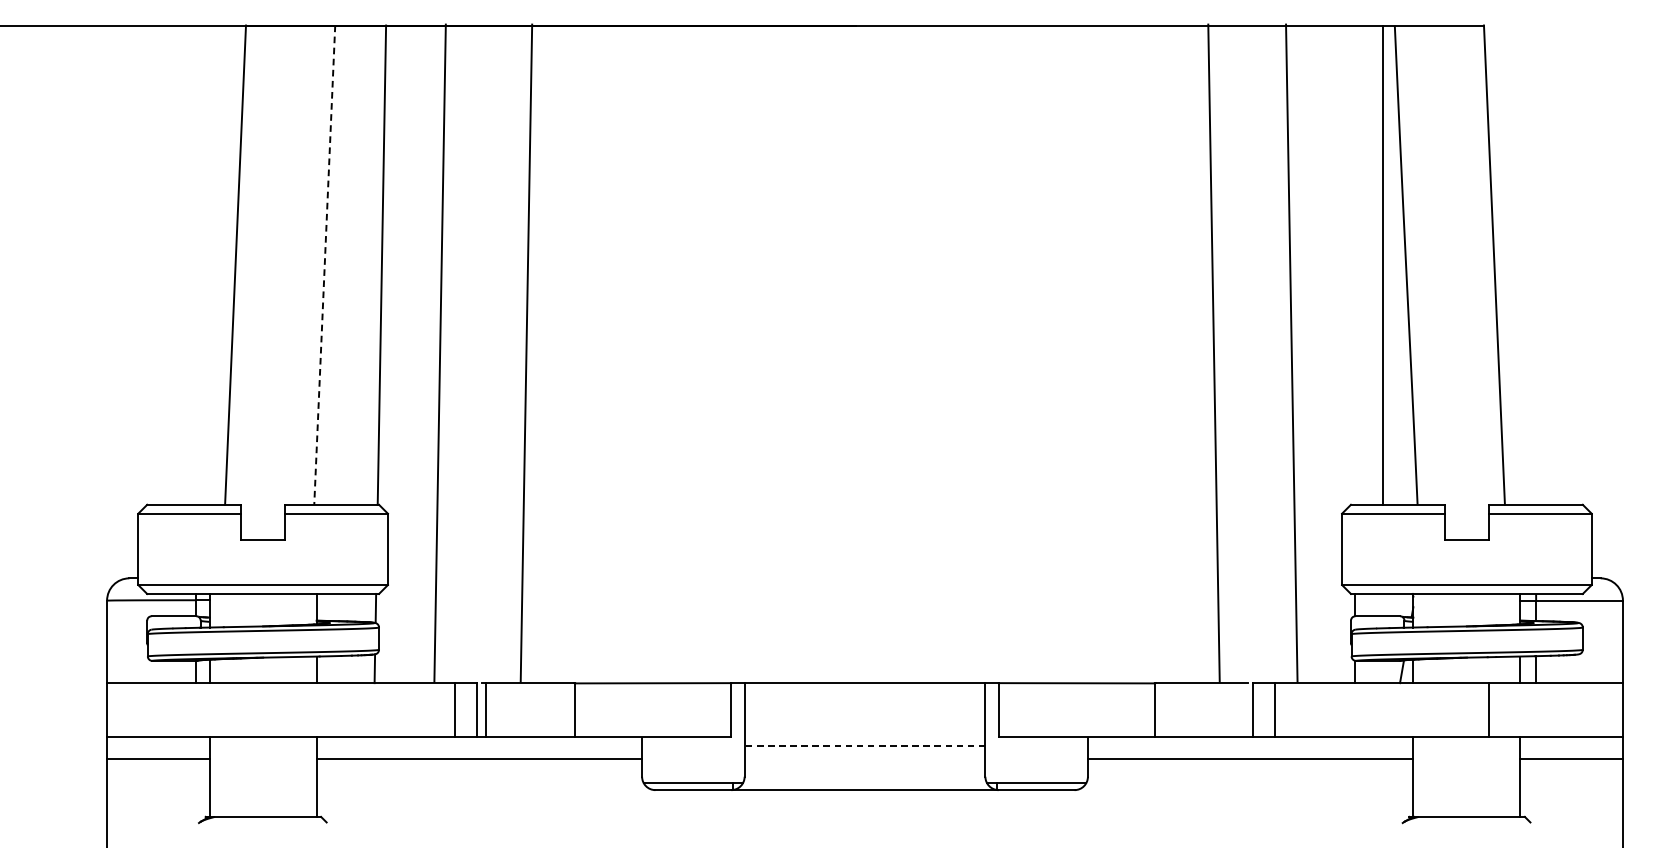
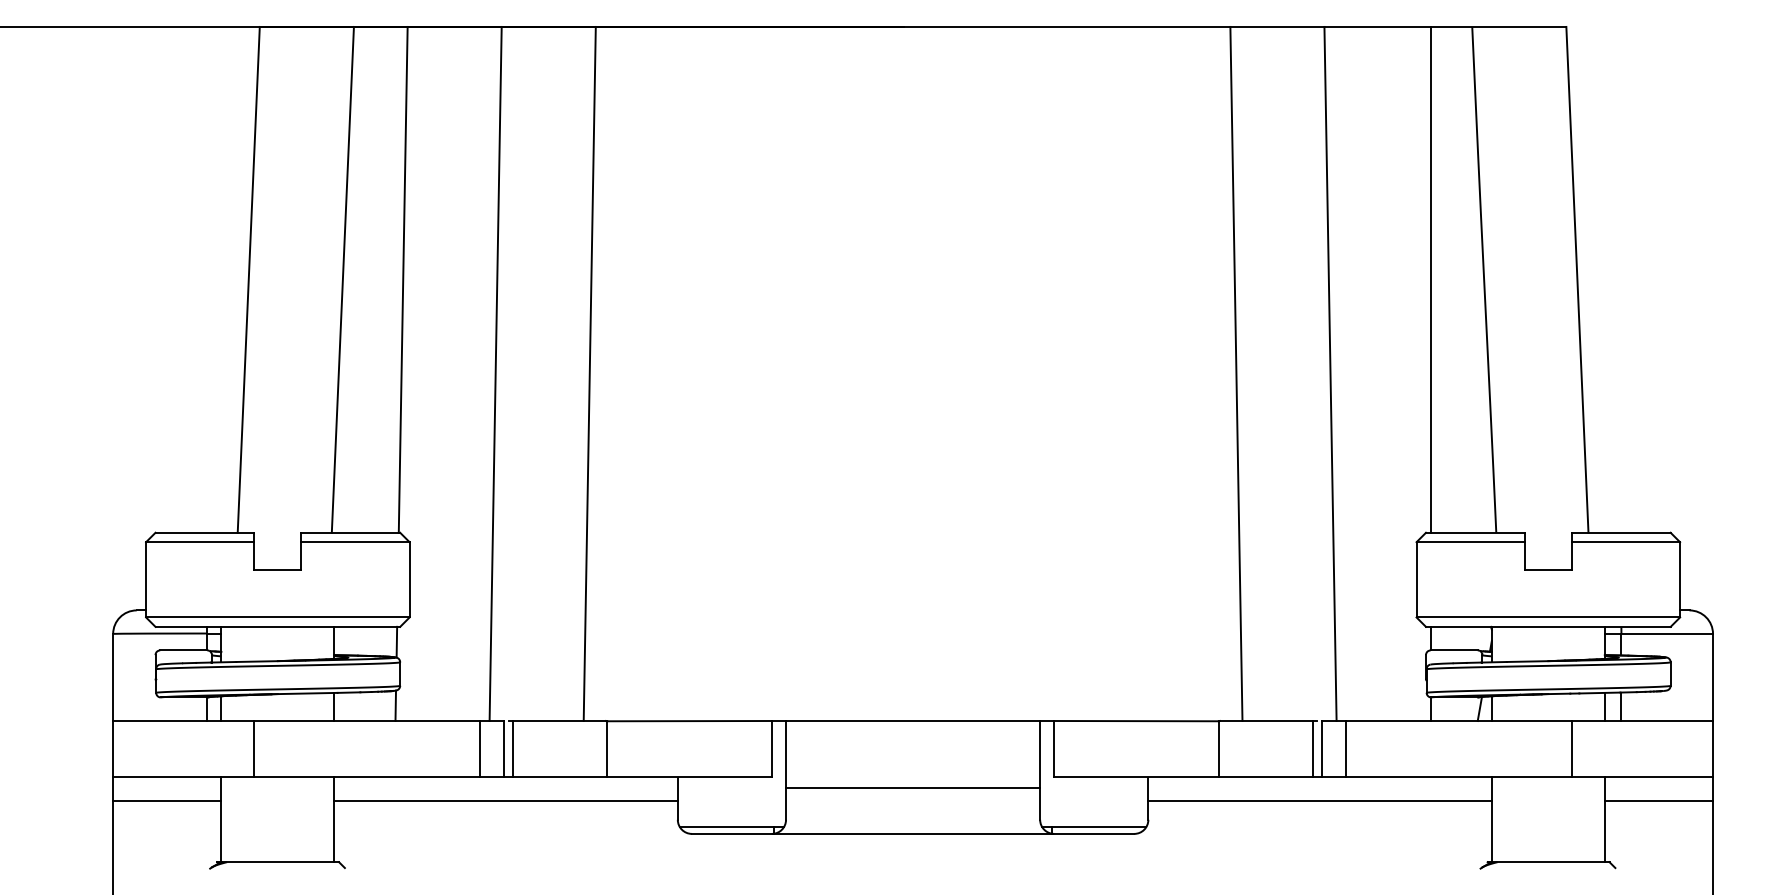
line: (1382, 264) -> (1430, 279), moved
line: (324, 265) -> (342, 280), dashed -> solid
line: (439, 352) -> (495, 373), moved
line: (526, 352) -> (589, 373), moved
line: (1214, 352) -> (1236, 373), moved
line: (1291, 352) -> (1330, 373), moved
line: (240, 709) -> (254, 748), added
line: (1244, 709) -> (1313, 748), added
line: (864, 746) -> (912, 787), dashed -> solid

